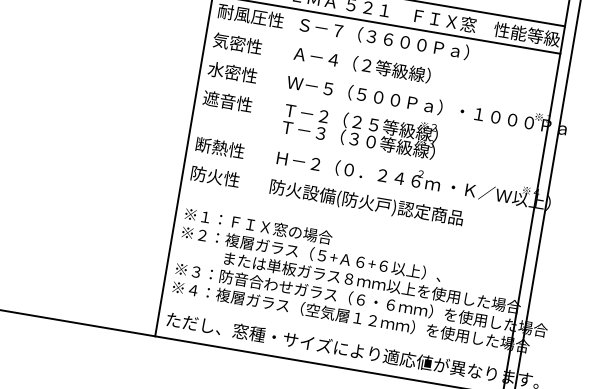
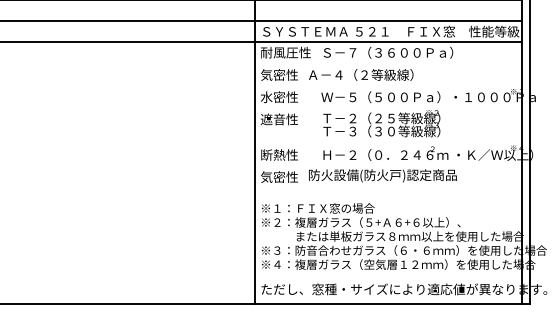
text: (362, 64) -> (361, 74), moved
text: (207, 174) -> (273, 176), 防火性 -> 気密性
text: (366, 202) -> (382, 175), moved

